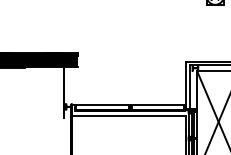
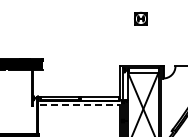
line: (130, 116) -> (80, 105), solid -> dashed

